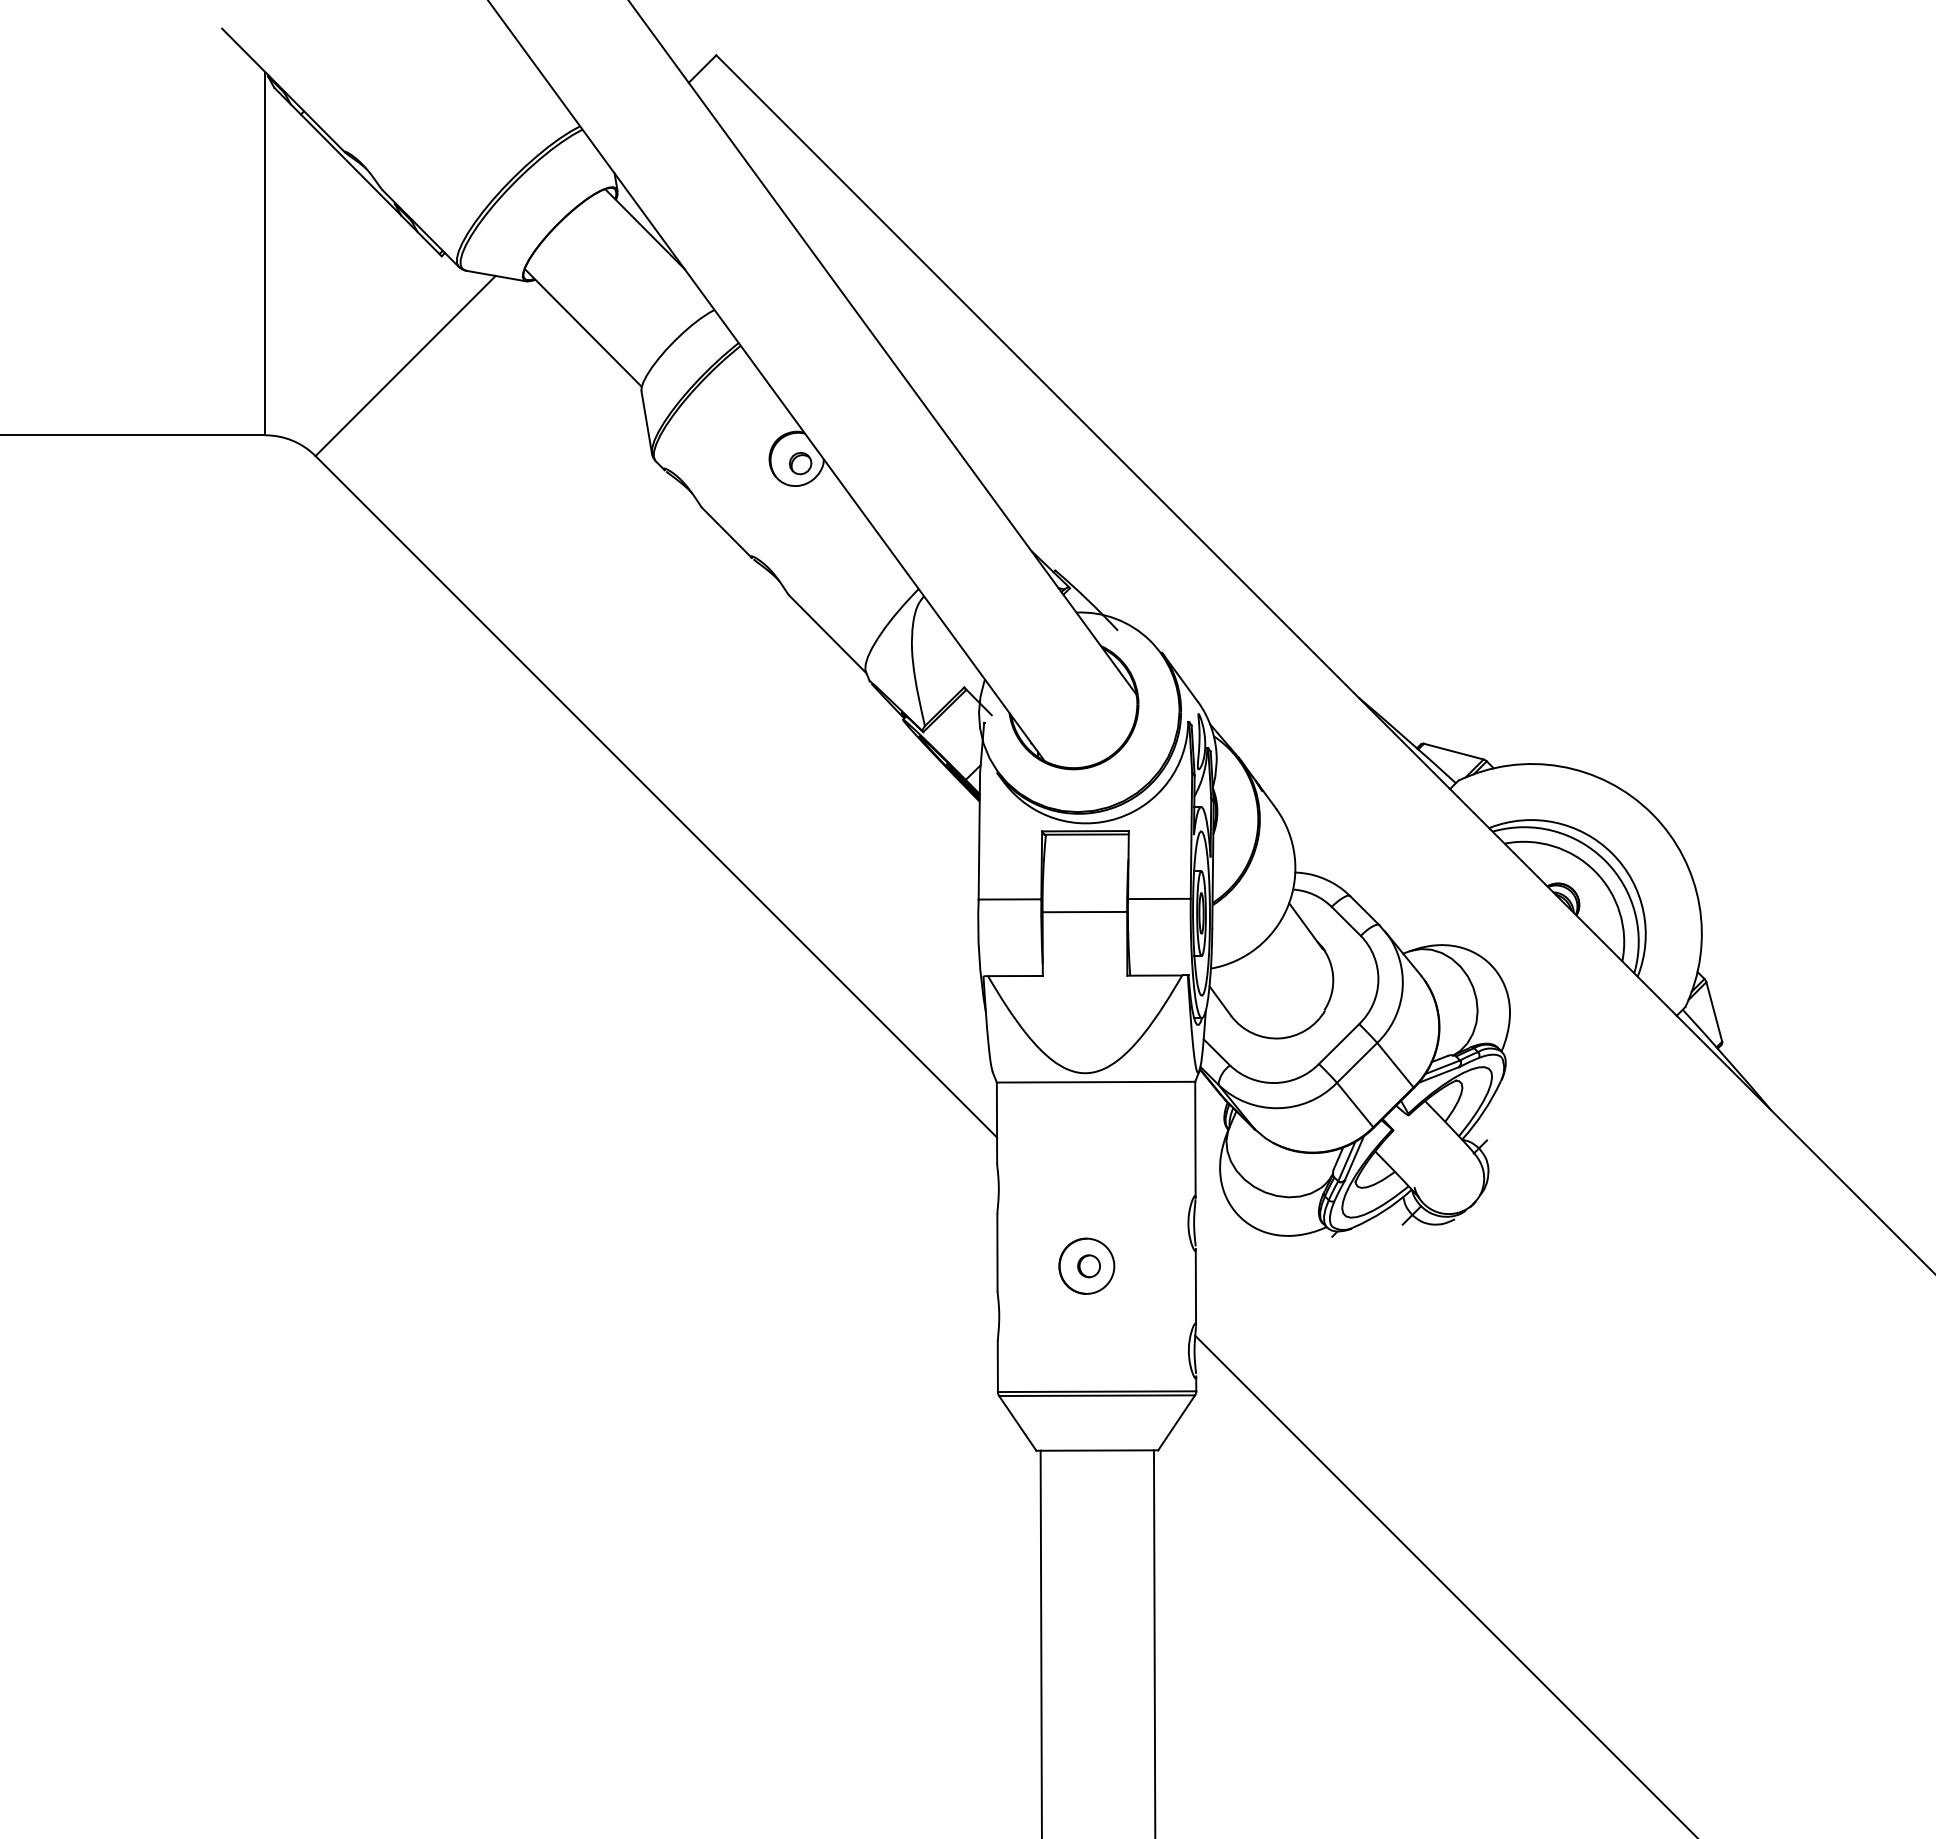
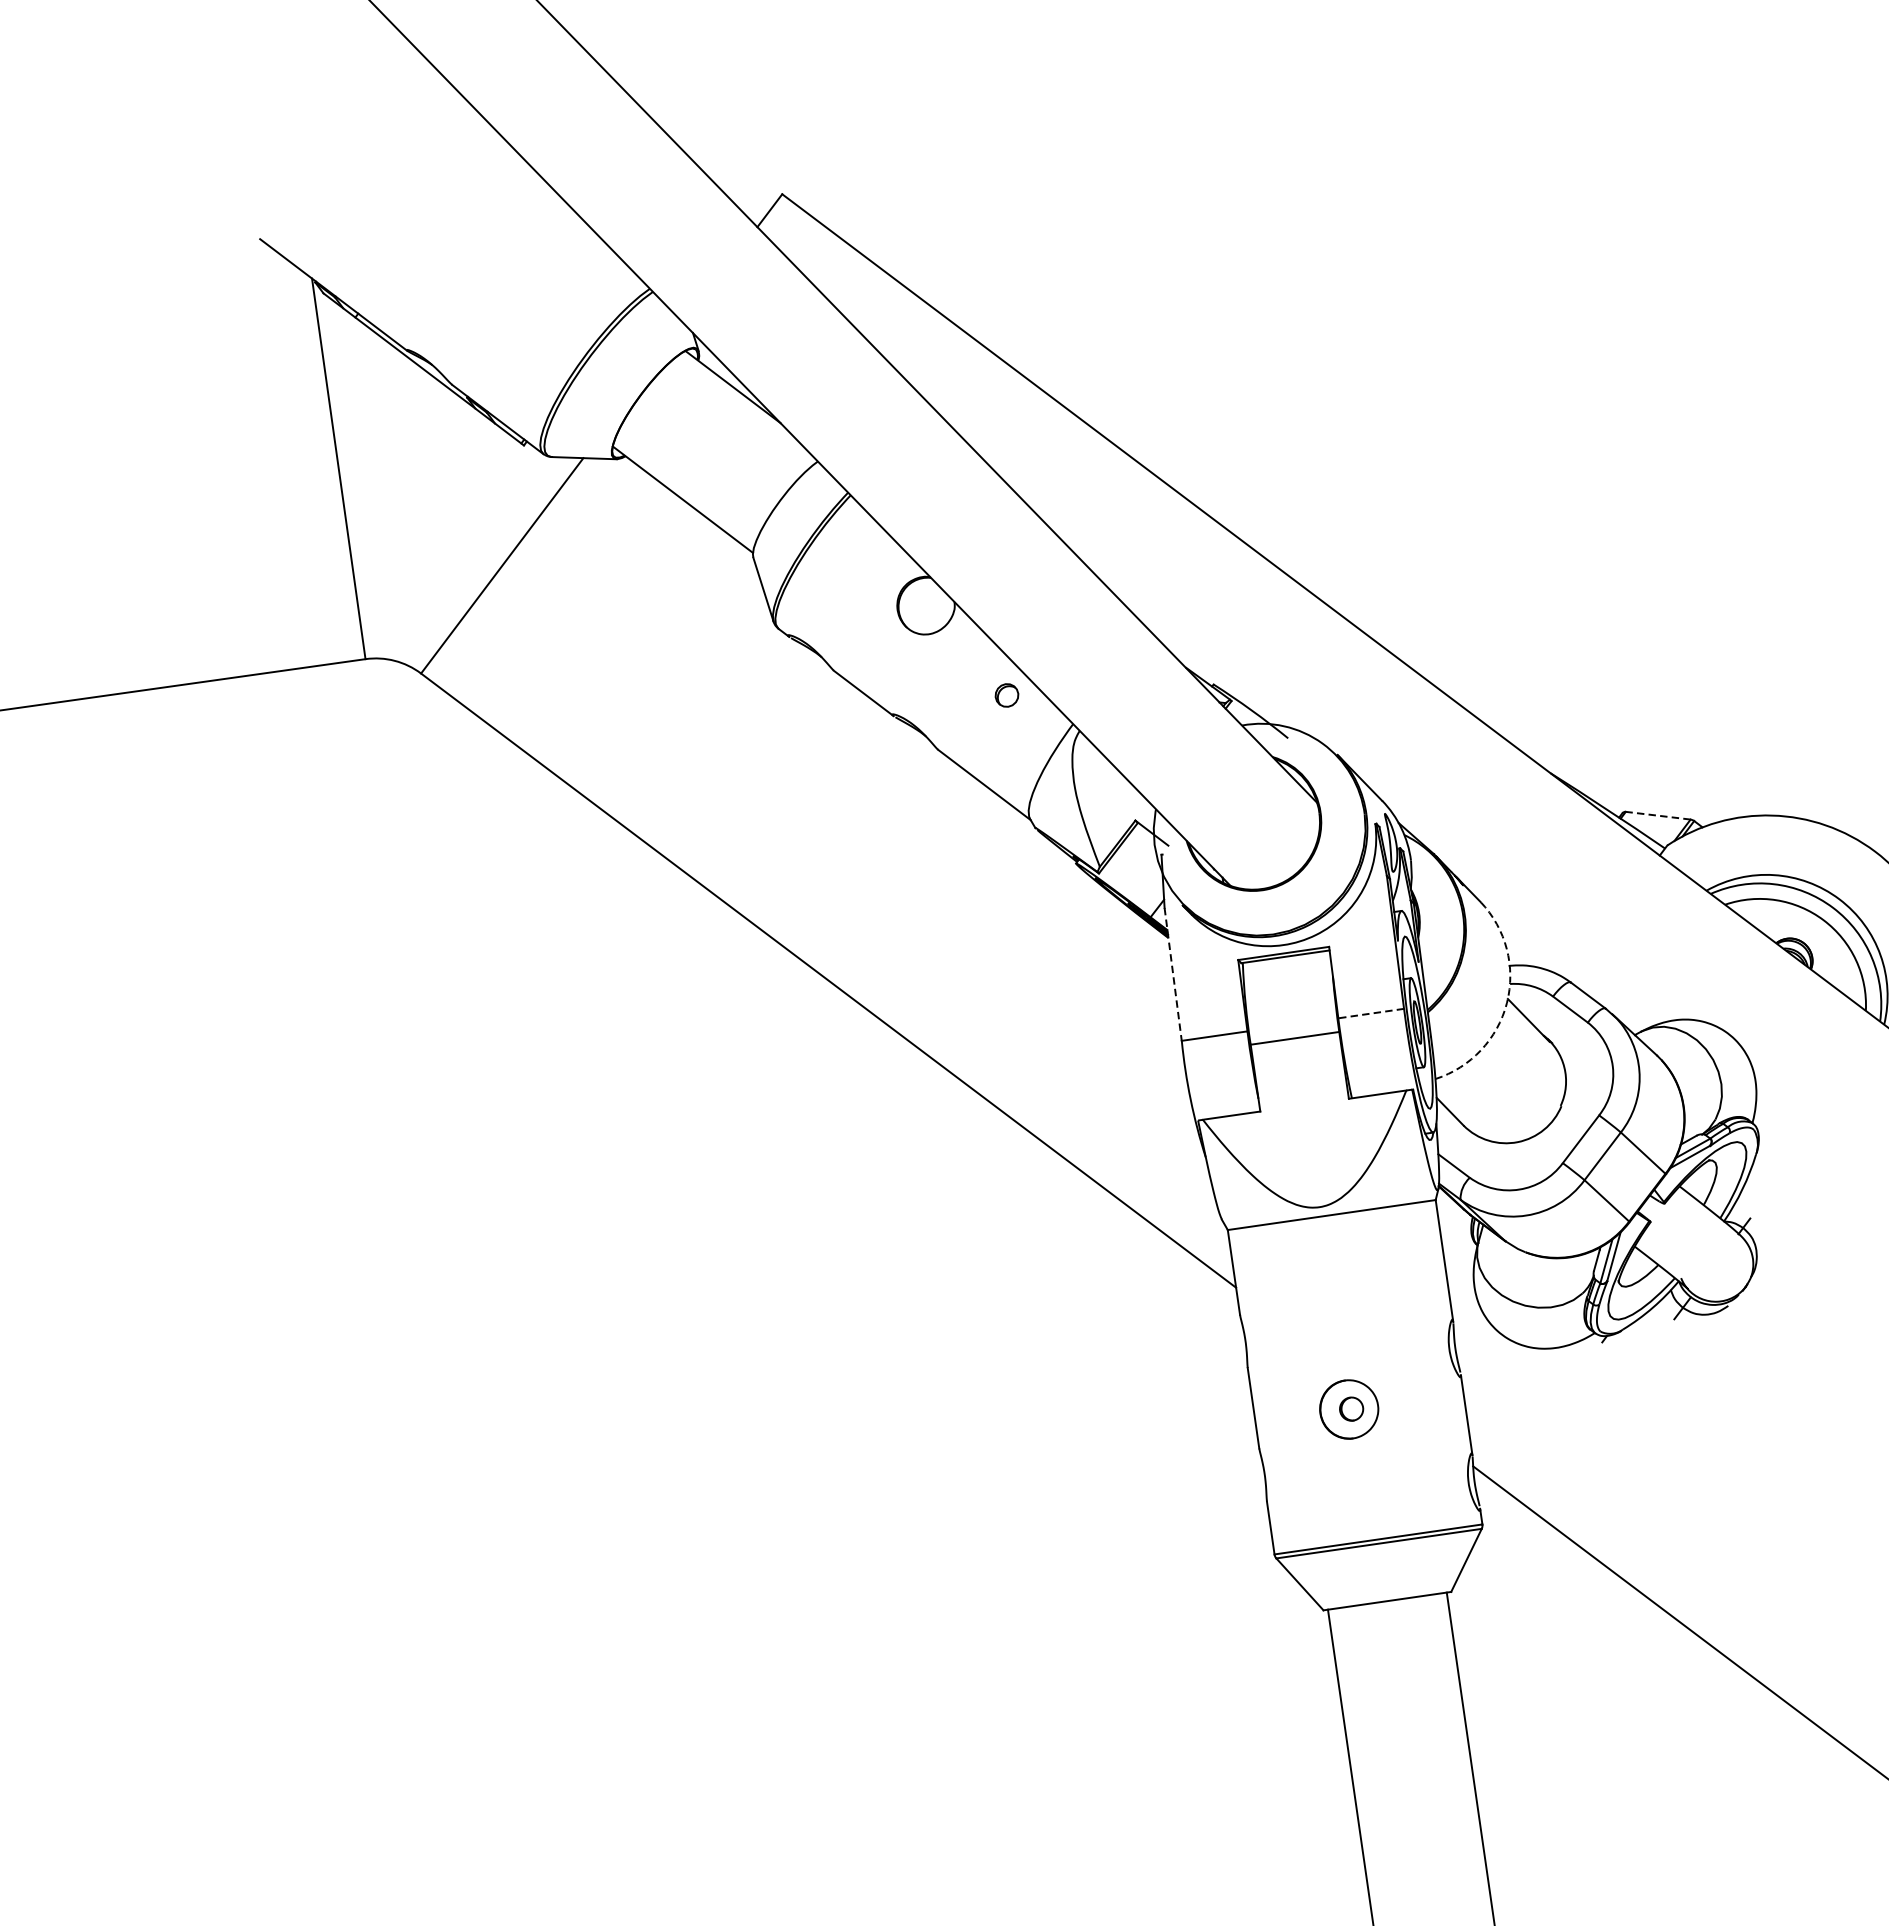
part: (800, 463) -> (1006, 695), moved
line: (1453, 751) -> (1657, 815), solid -> dashed
line: (979, 836) -> (1173, 974), solid -> dashed
line: (1158, 898) -> (1370, 1013), solid -> dashed
arc: (1287, 906) -> (1506, 1002), solid -> dashed

